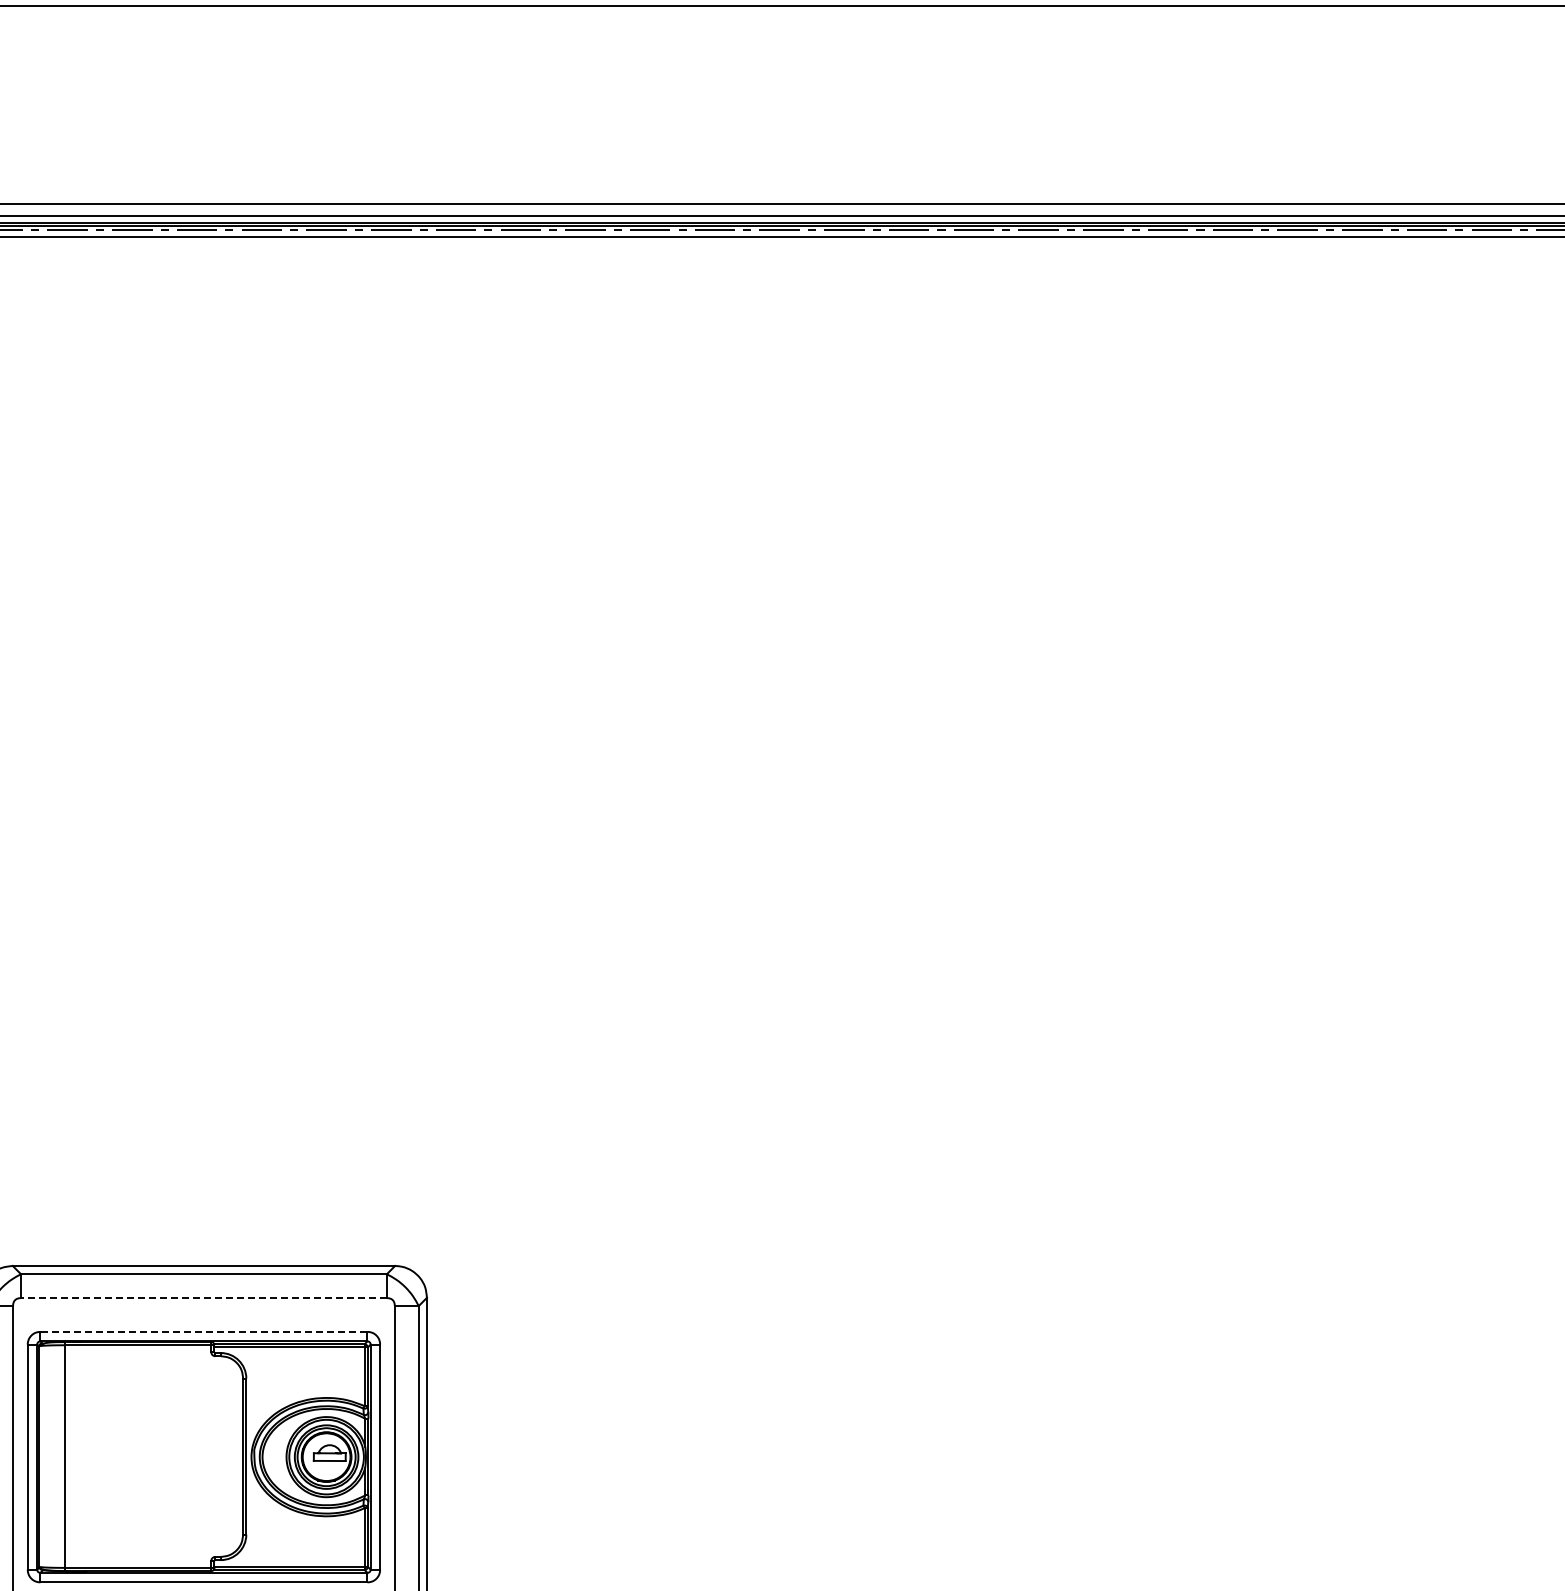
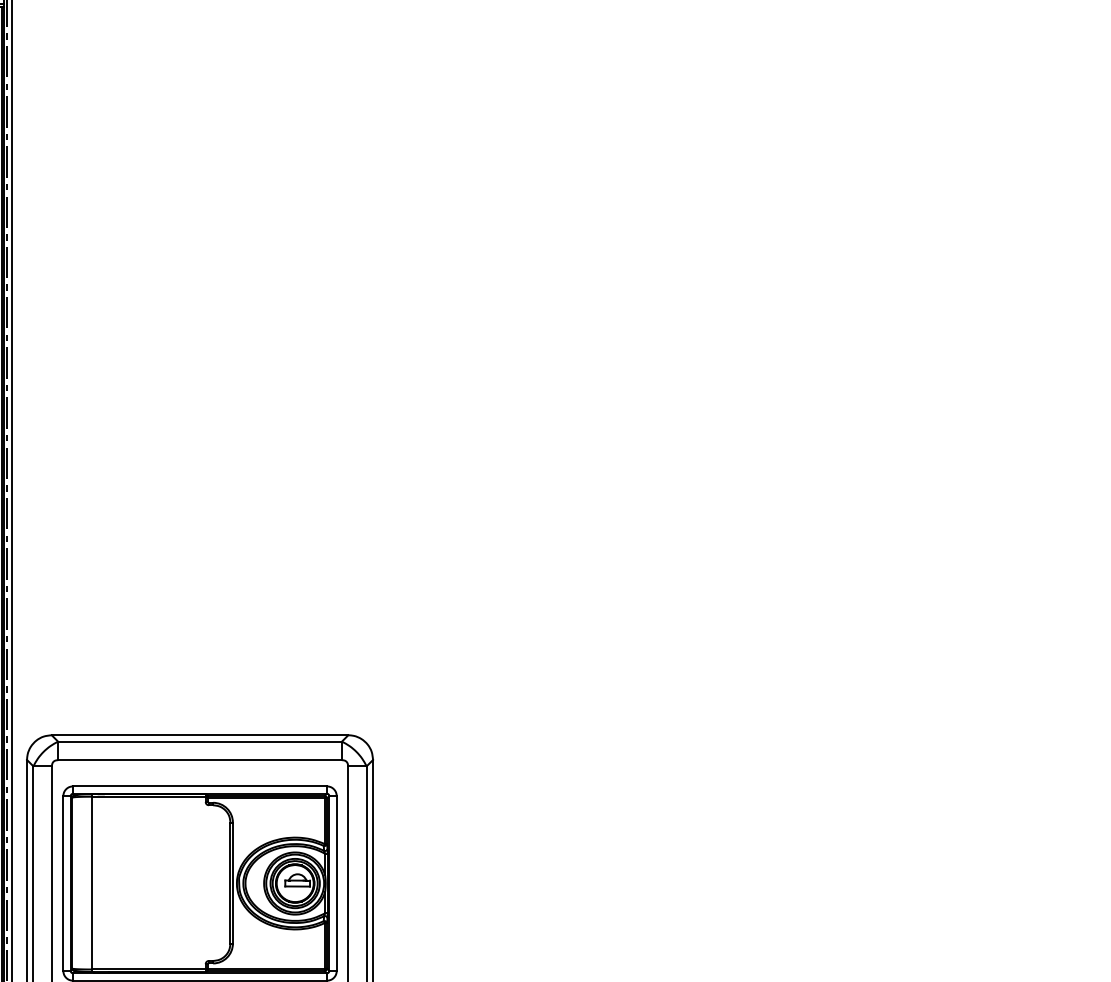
line: (203, 1298) -> (199, 760), dashed -> solid
line: (203, 1331) -> (199, 786), dashed -> solid

